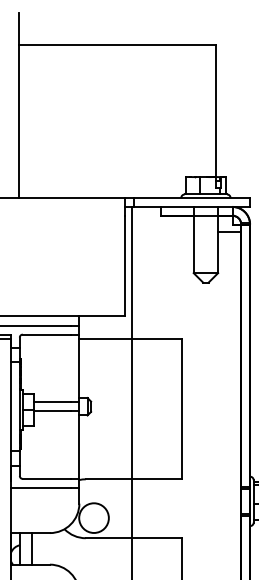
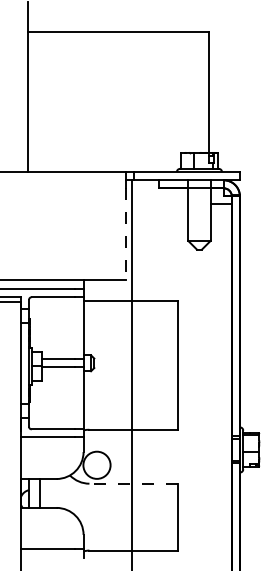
line: (125, 266) -> (125, 234), solid -> dashed
line: (133, 538) -> (133, 483), solid -> dashed

